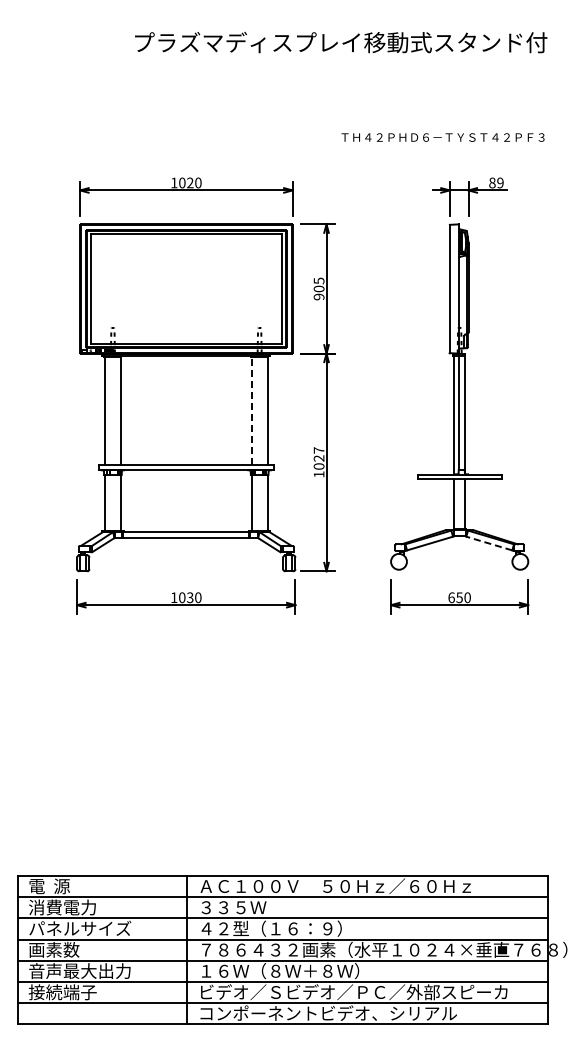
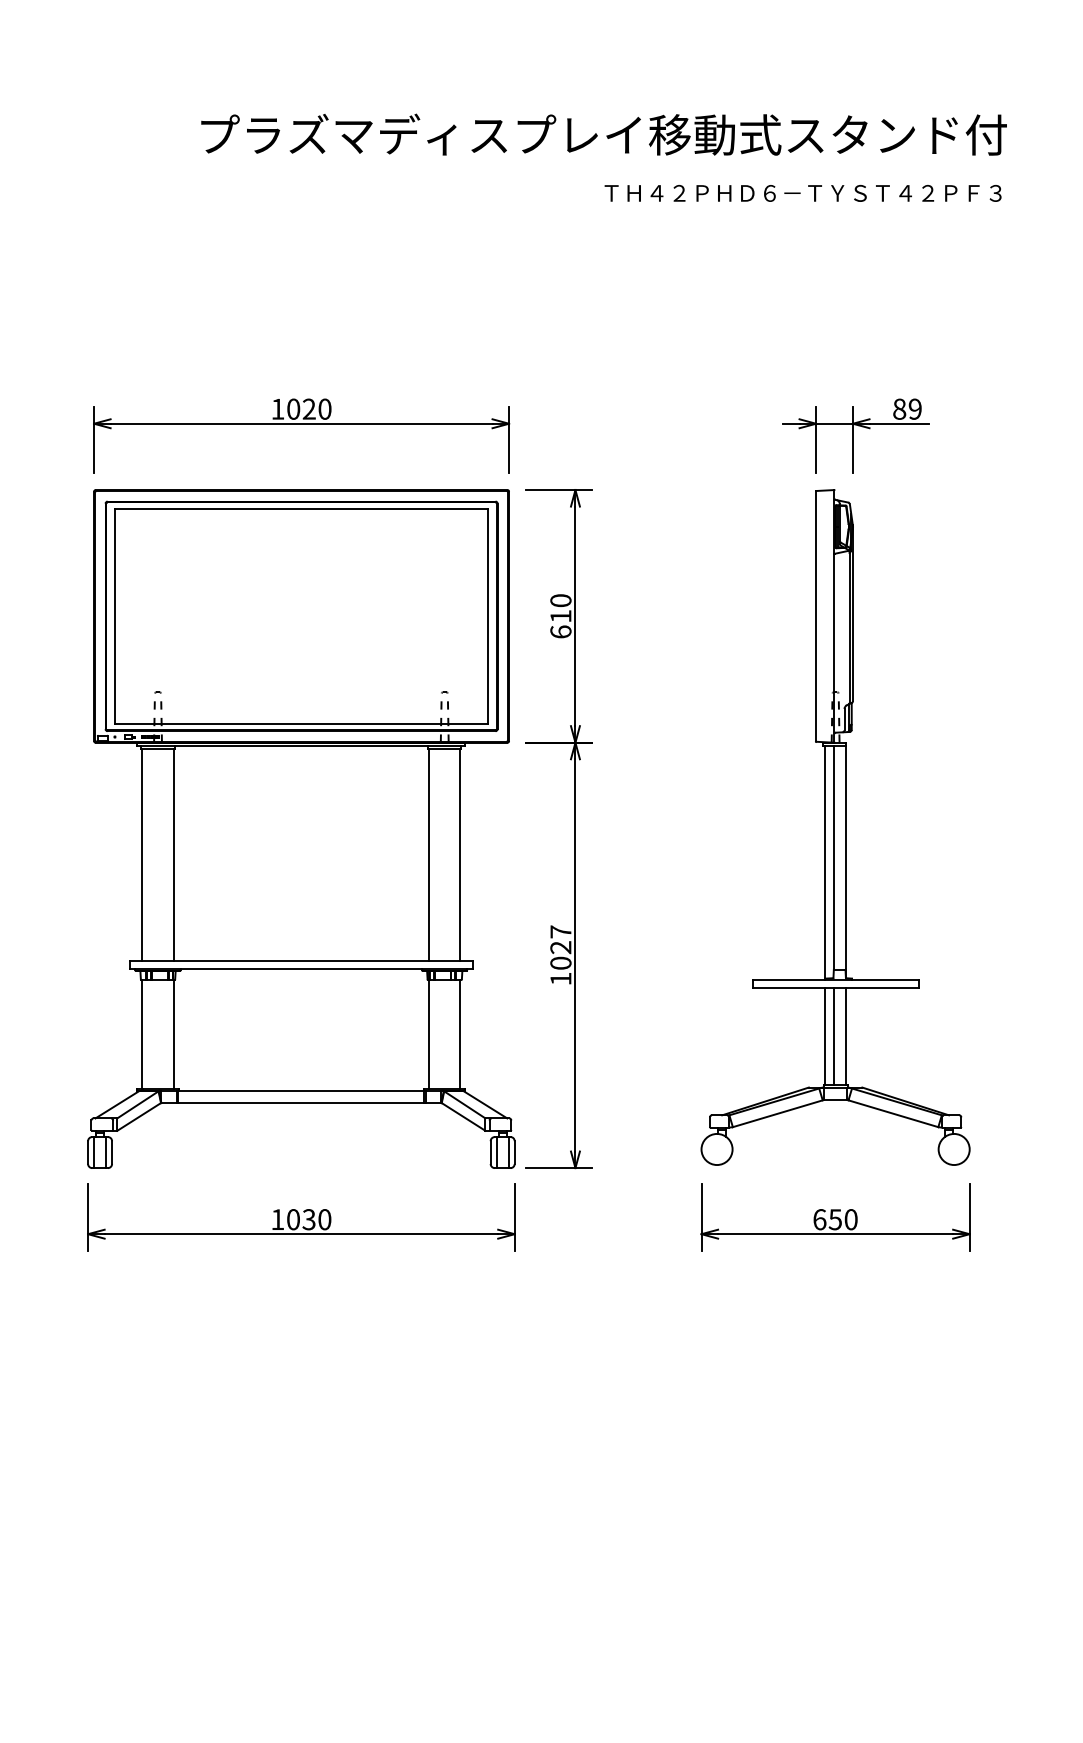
text: (442, 137) -> (802, 193), moved
text: (318, 288) -> (559, 615), 905 -> 610
line: (251, 410) -> (428, 853), dashed -> solid
line: (458, 504) -> (833, 1037), added
line: (489, 543) -> (893, 1113), dashed -> solid

